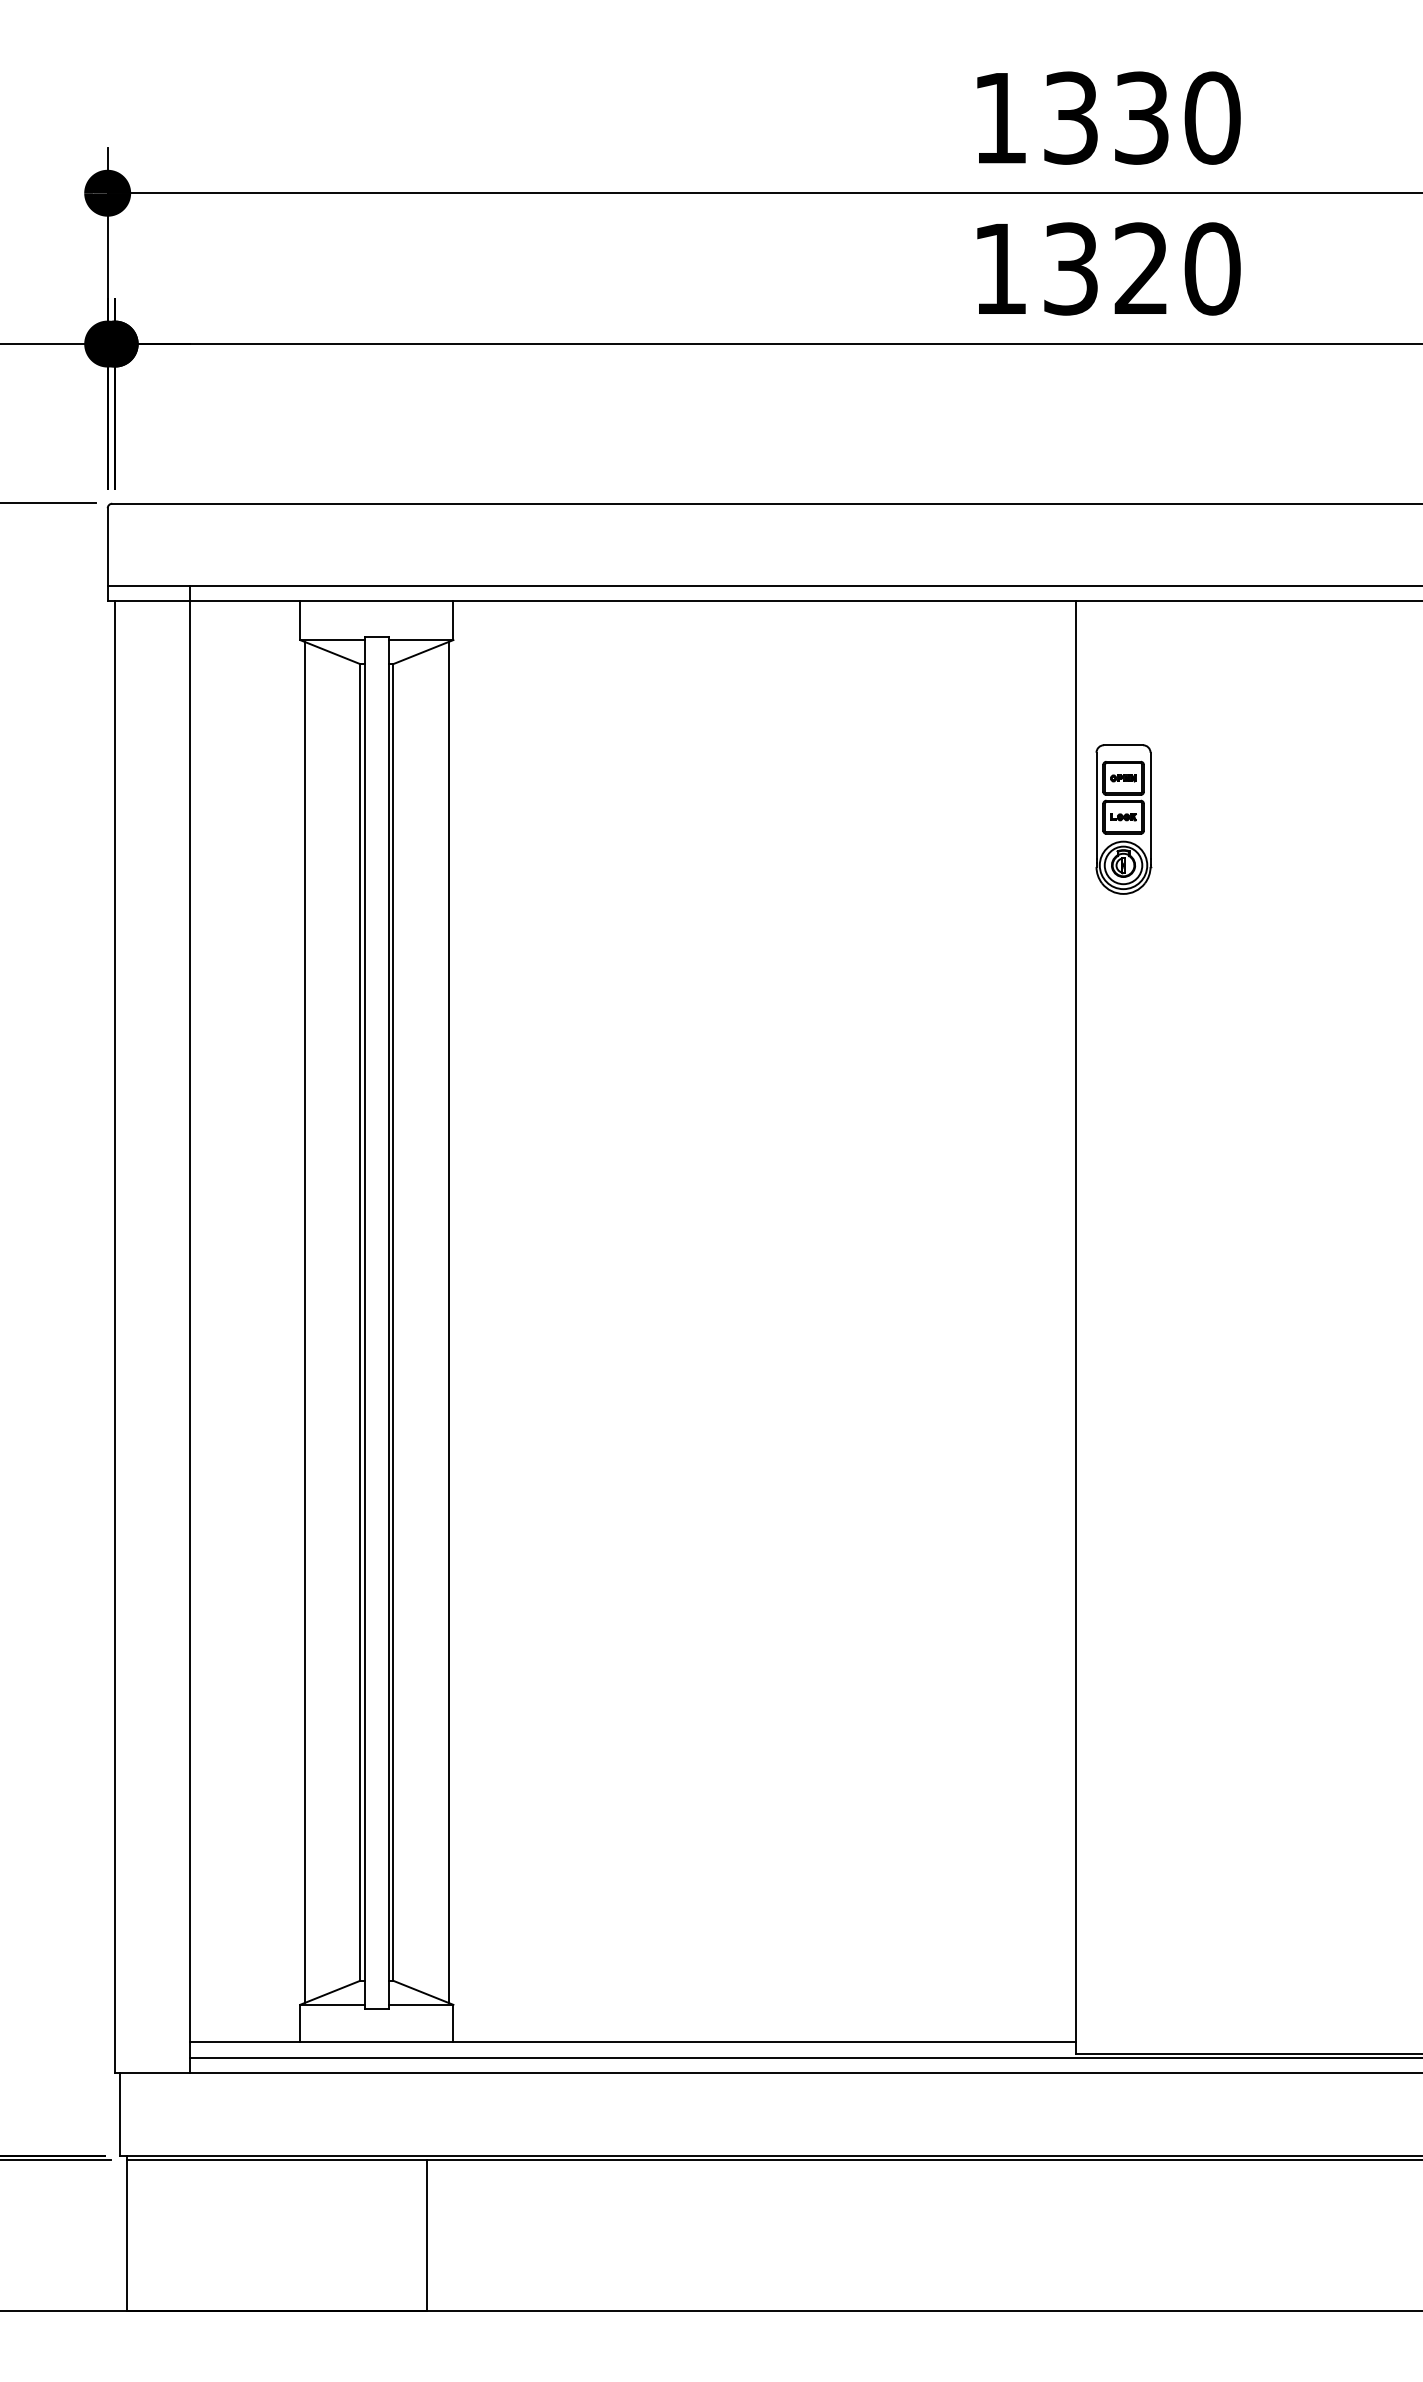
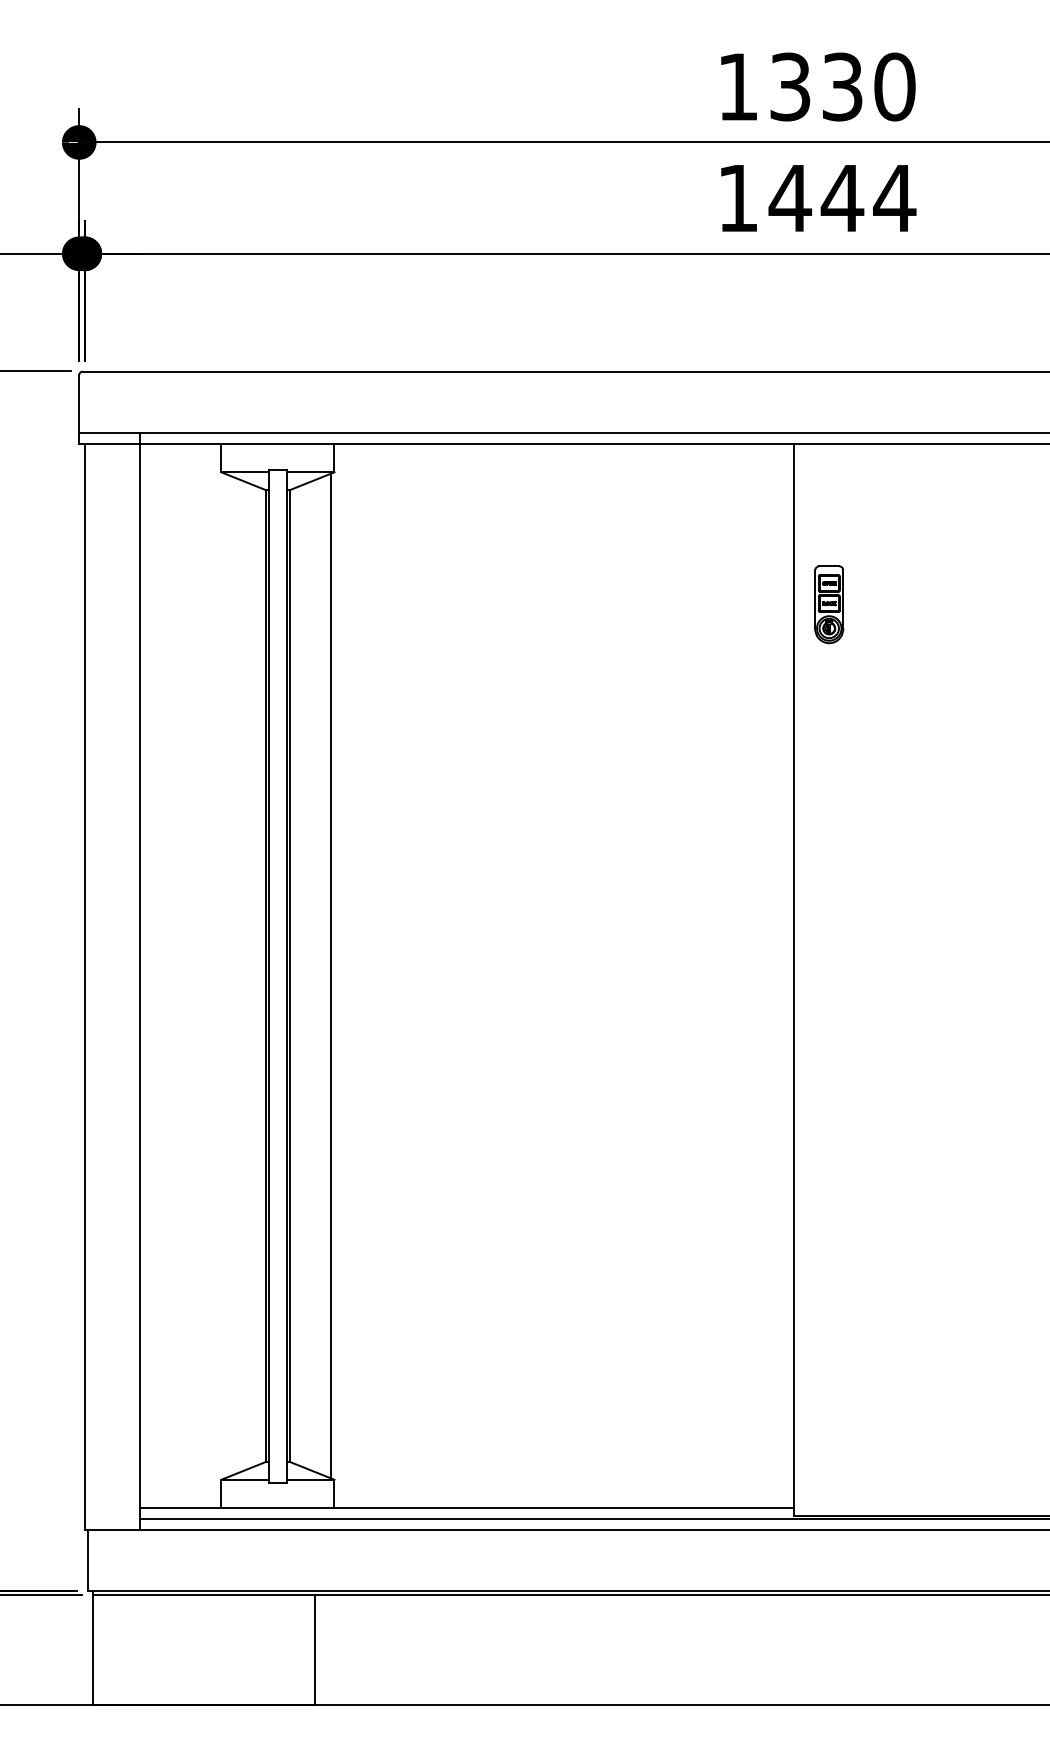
text: (1141, 268) -> (842, 198), 1320 -> 1444
part: (1123, 819) -> (829, 604), size x0.7
line: (304, 1322) -> (224, 976), removed

